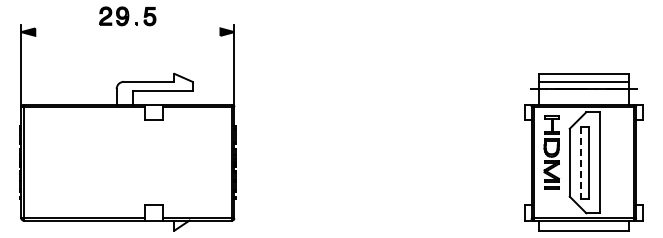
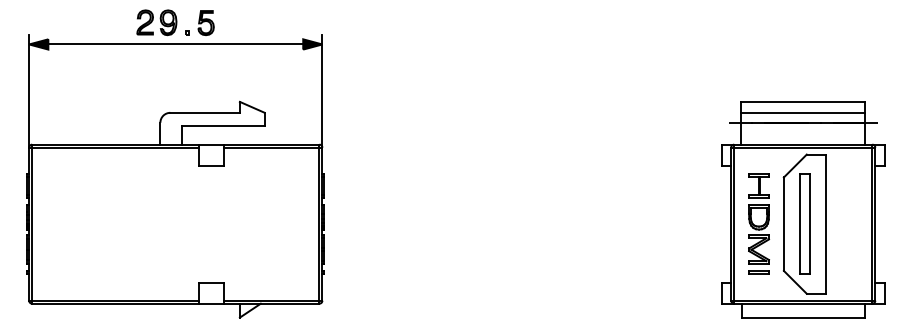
line: (127, 32) -> (175, 44), added
part: (551, 152) -> (758, 223), moved
line: (581, 163) -> (800, 225), dashed -> solid

